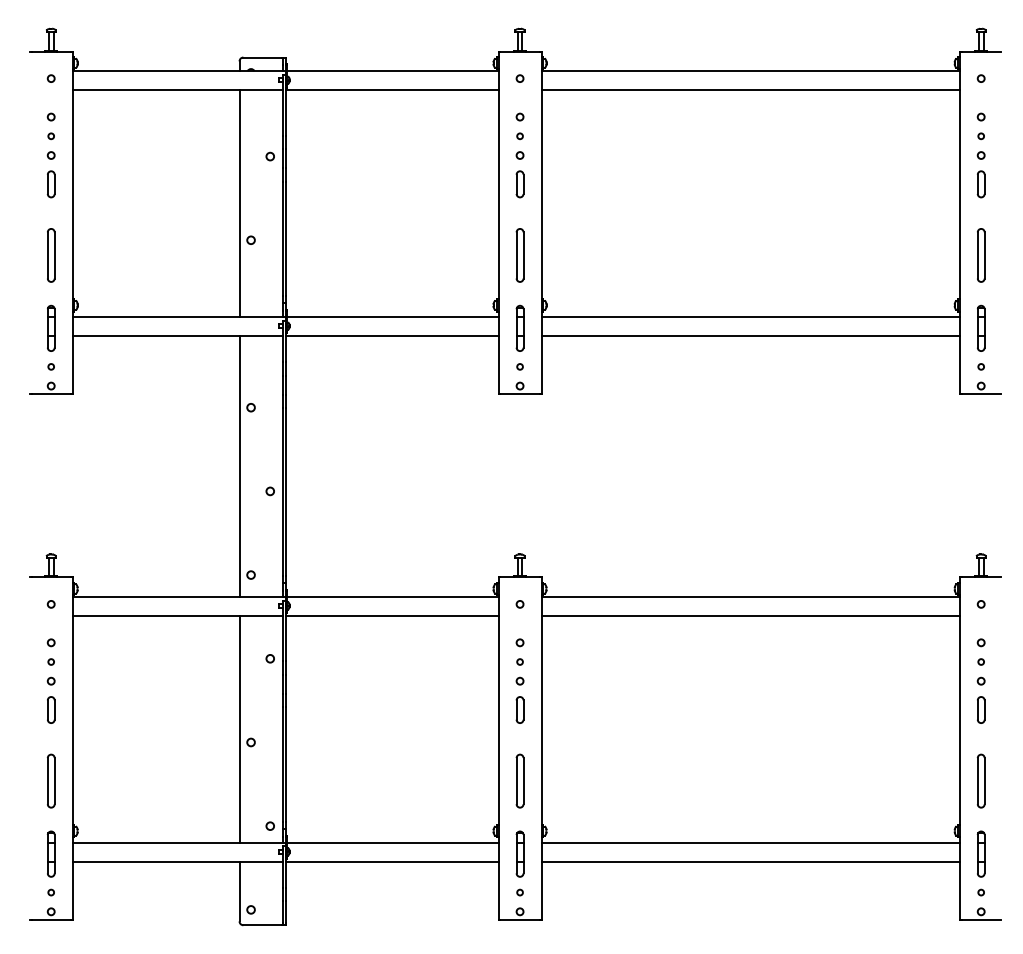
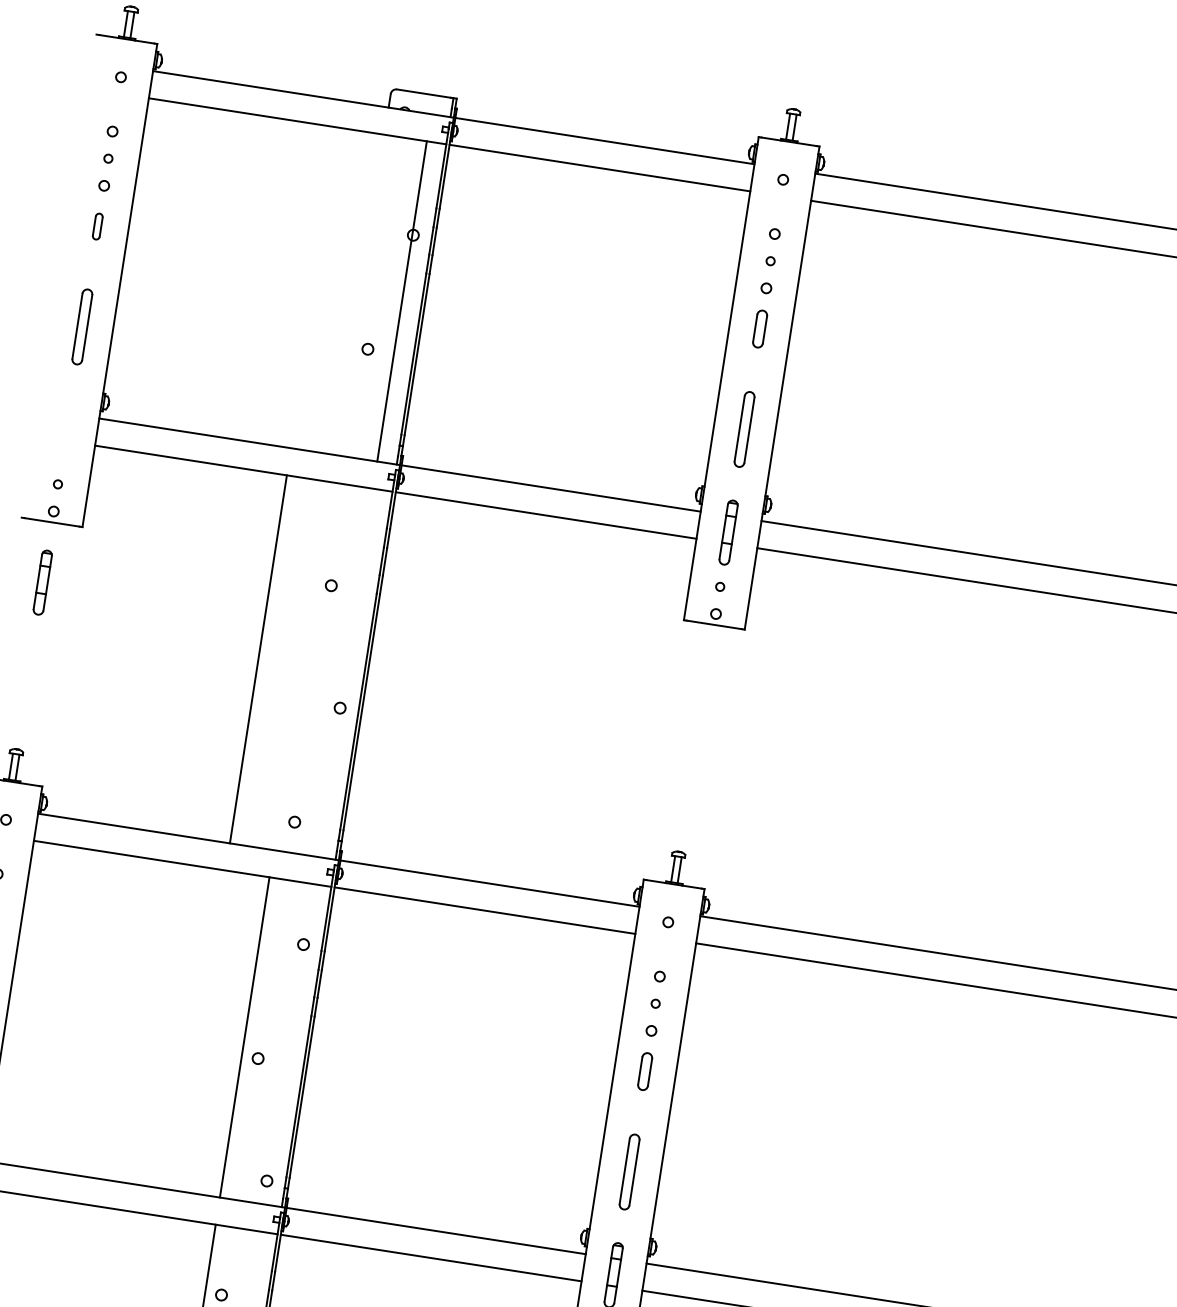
part: (50, 184) -> (96, 226), size x0.7
line: (239, 203) -> (402, 301), moved
part: (51, 327) -> (43, 581), moved
line: (239, 466) -> (258, 659), moved

